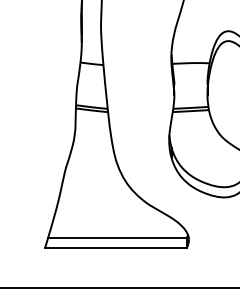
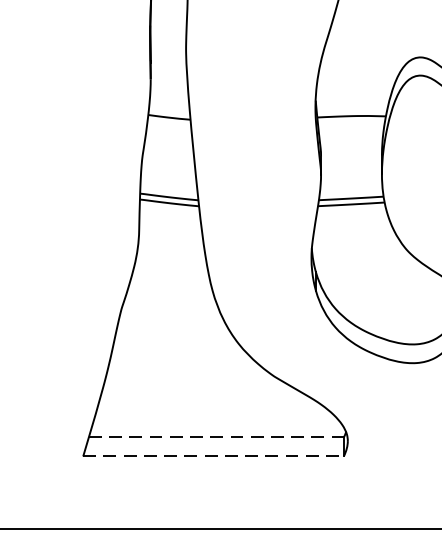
line: (117, 237) -> (216, 436), solid -> dashed
line: (115, 248) -> (212, 457), solid -> dashed

